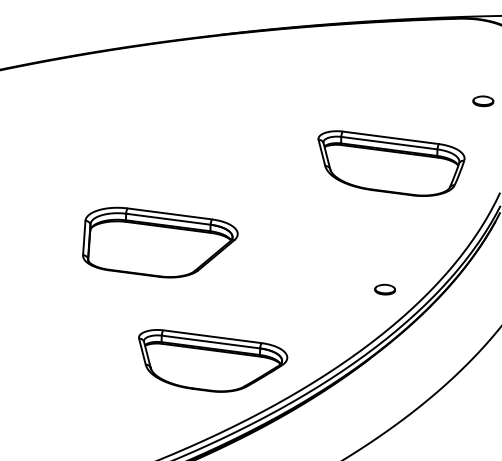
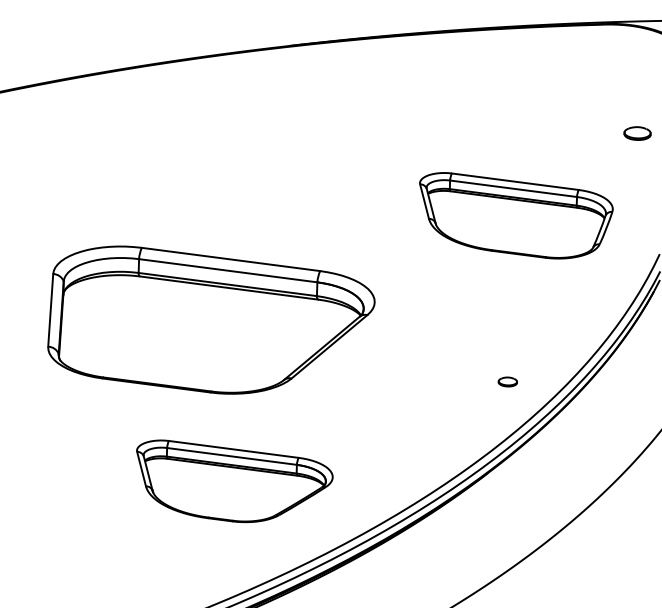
part: (160, 242) -> (211, 319), size x1.6
part: (384, 289) -> (507, 381), size x0.7
part: (213, 360) -> (235, 480), moved

